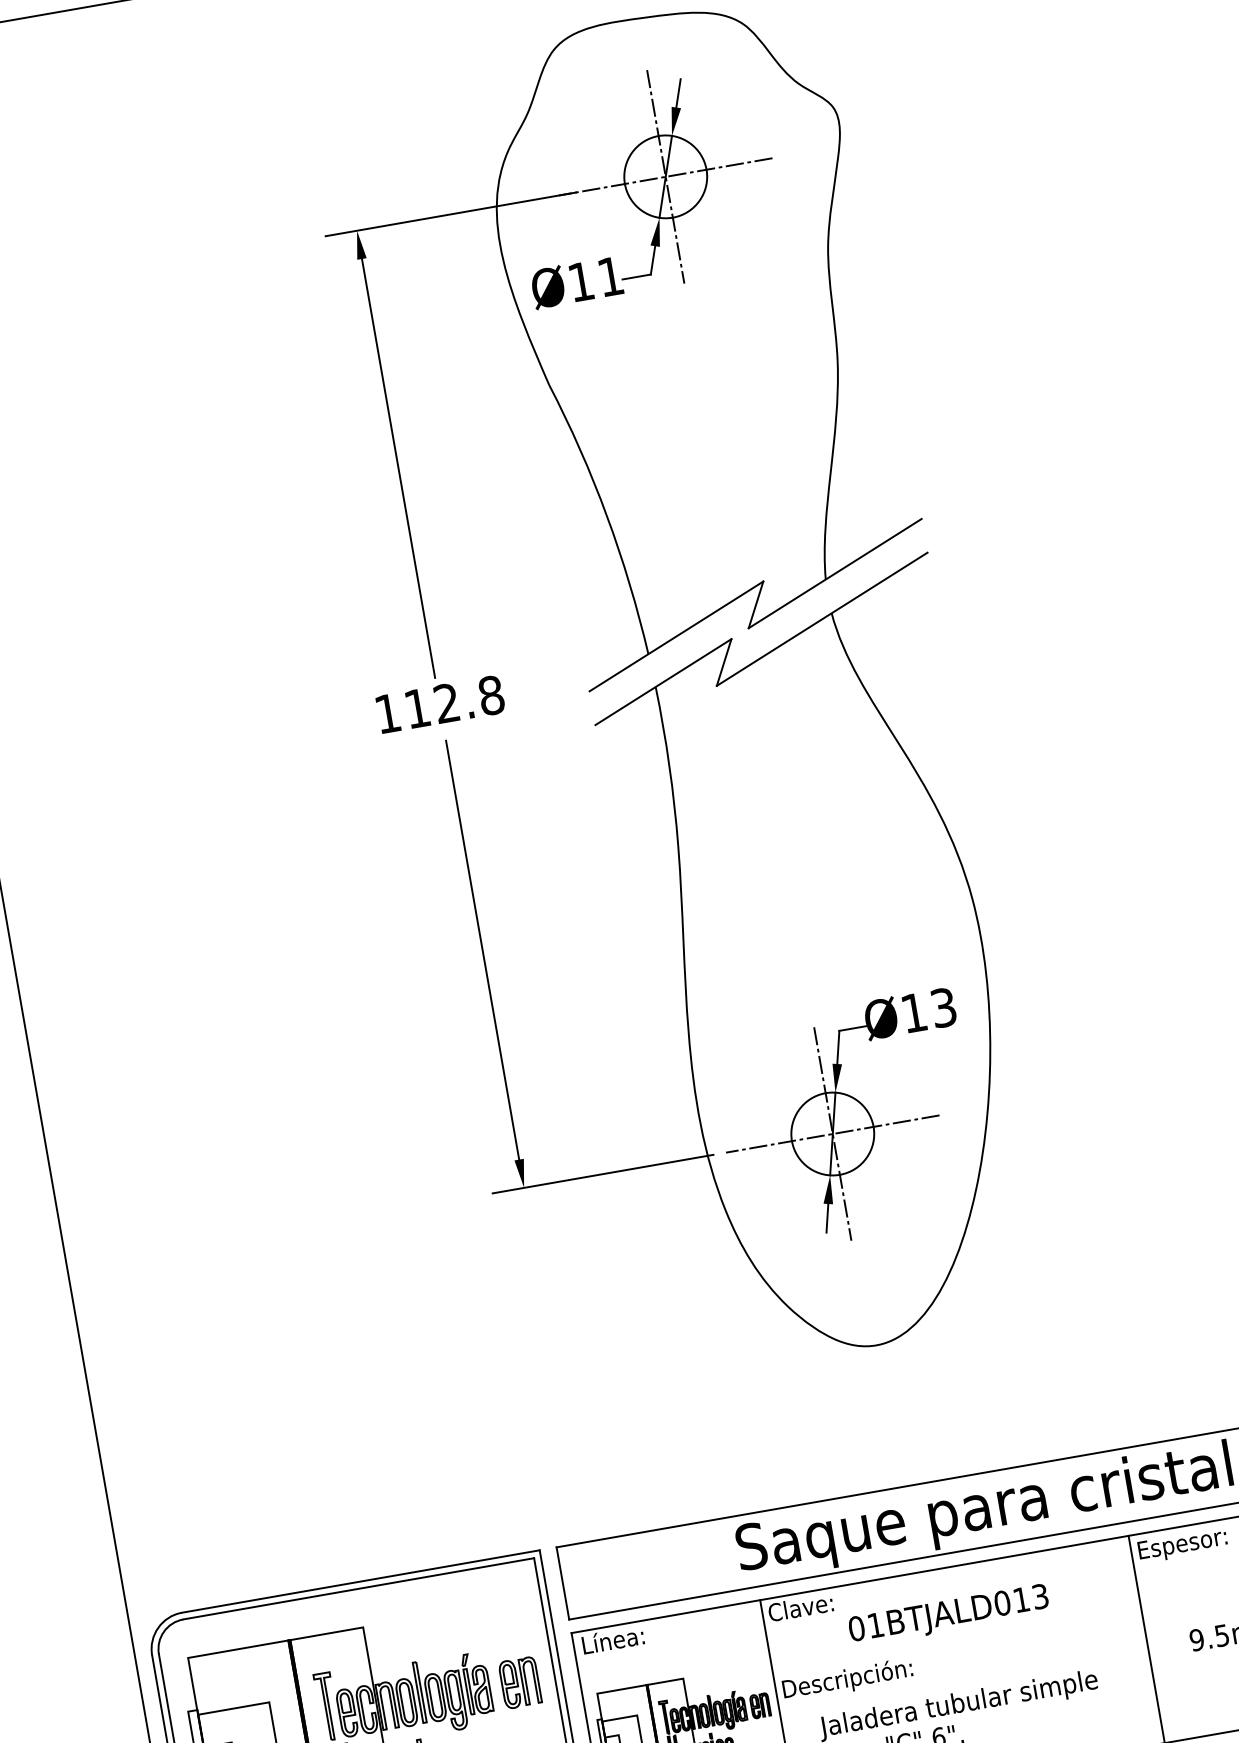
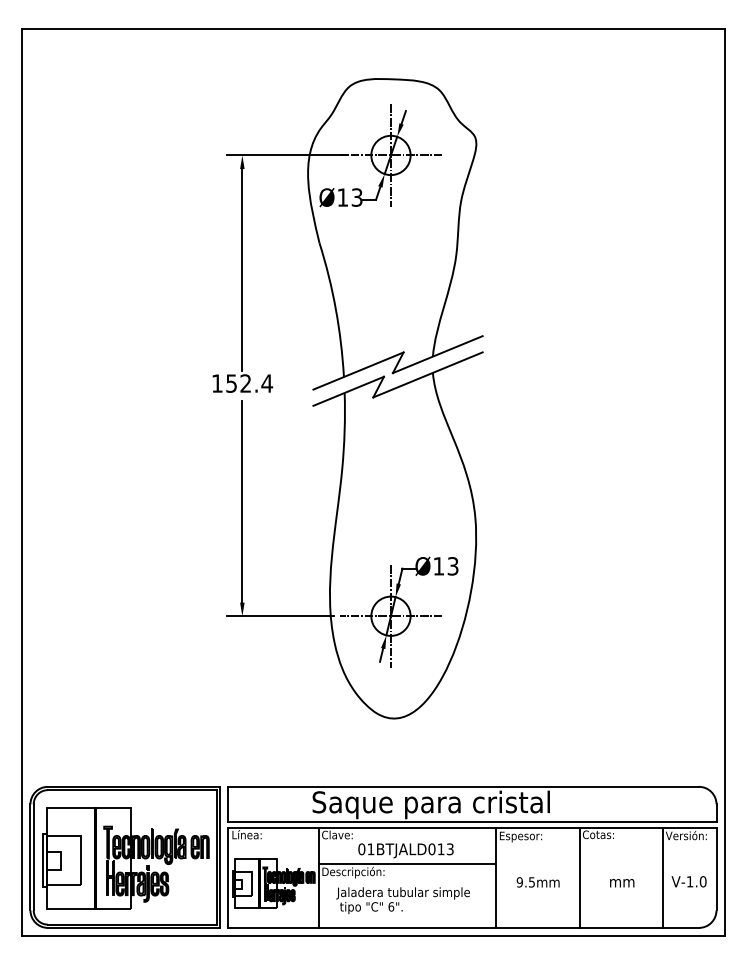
text: (609, 276) -> (356, 197), Ø11 -> Ø13
text: (454, 701) -> (249, 383), 112.8 -> 152.4
line: (956, 1641) -> (407, 863), added

